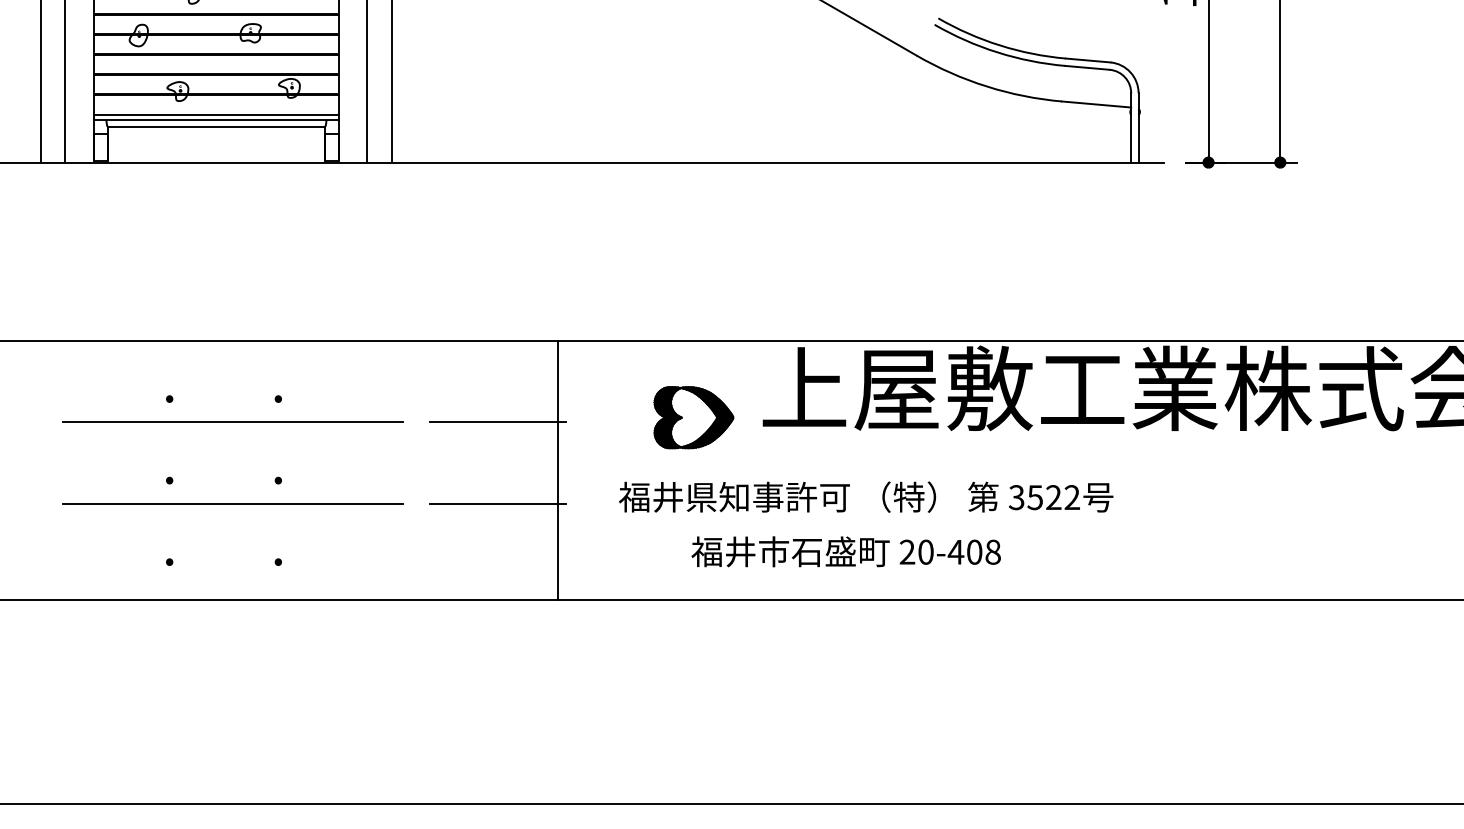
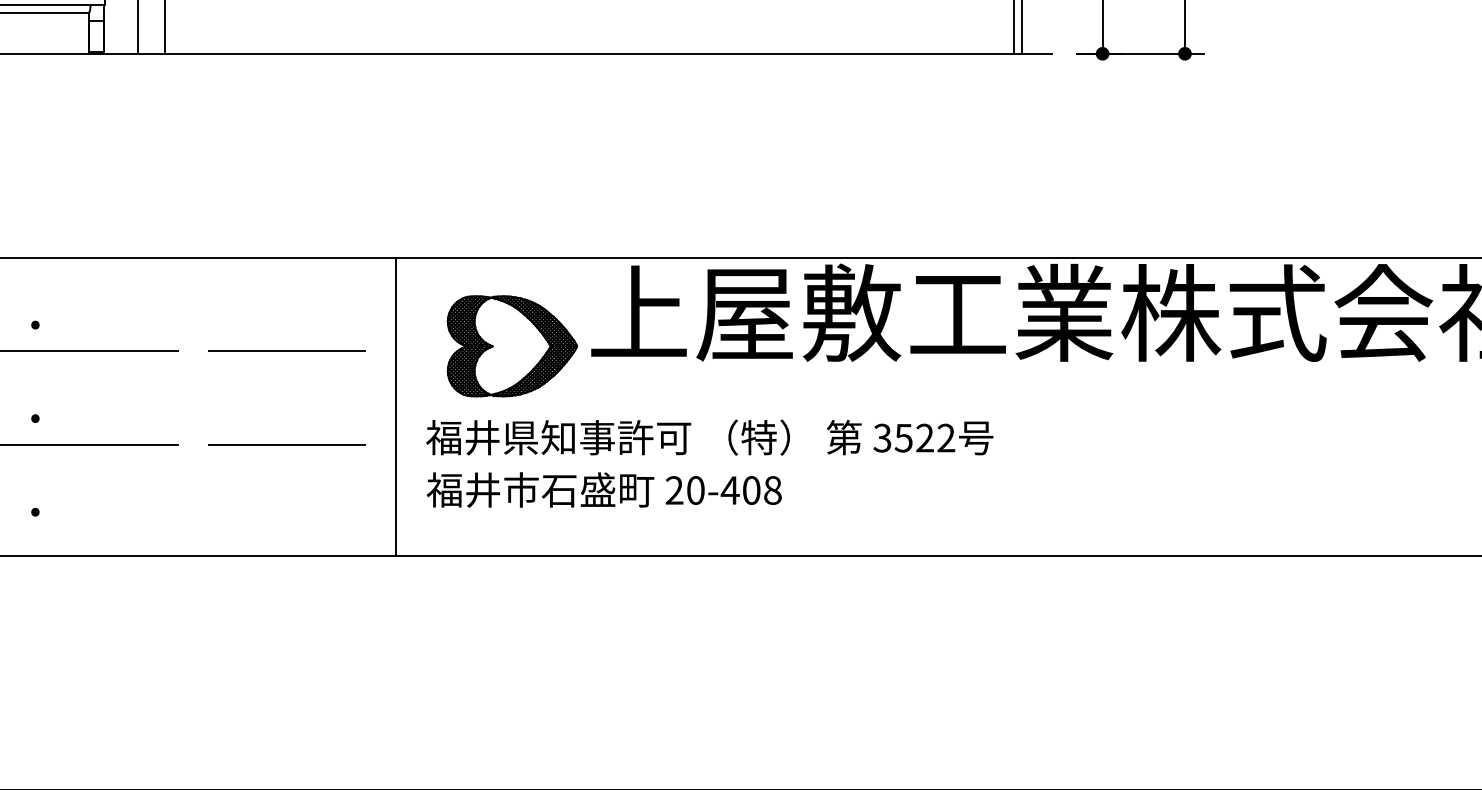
part: (693, 417) -> (511, 346), size x1.43
line: (557, 470) -> (395, 407), moved
text: (845, 551) -> (603, 489), moved

